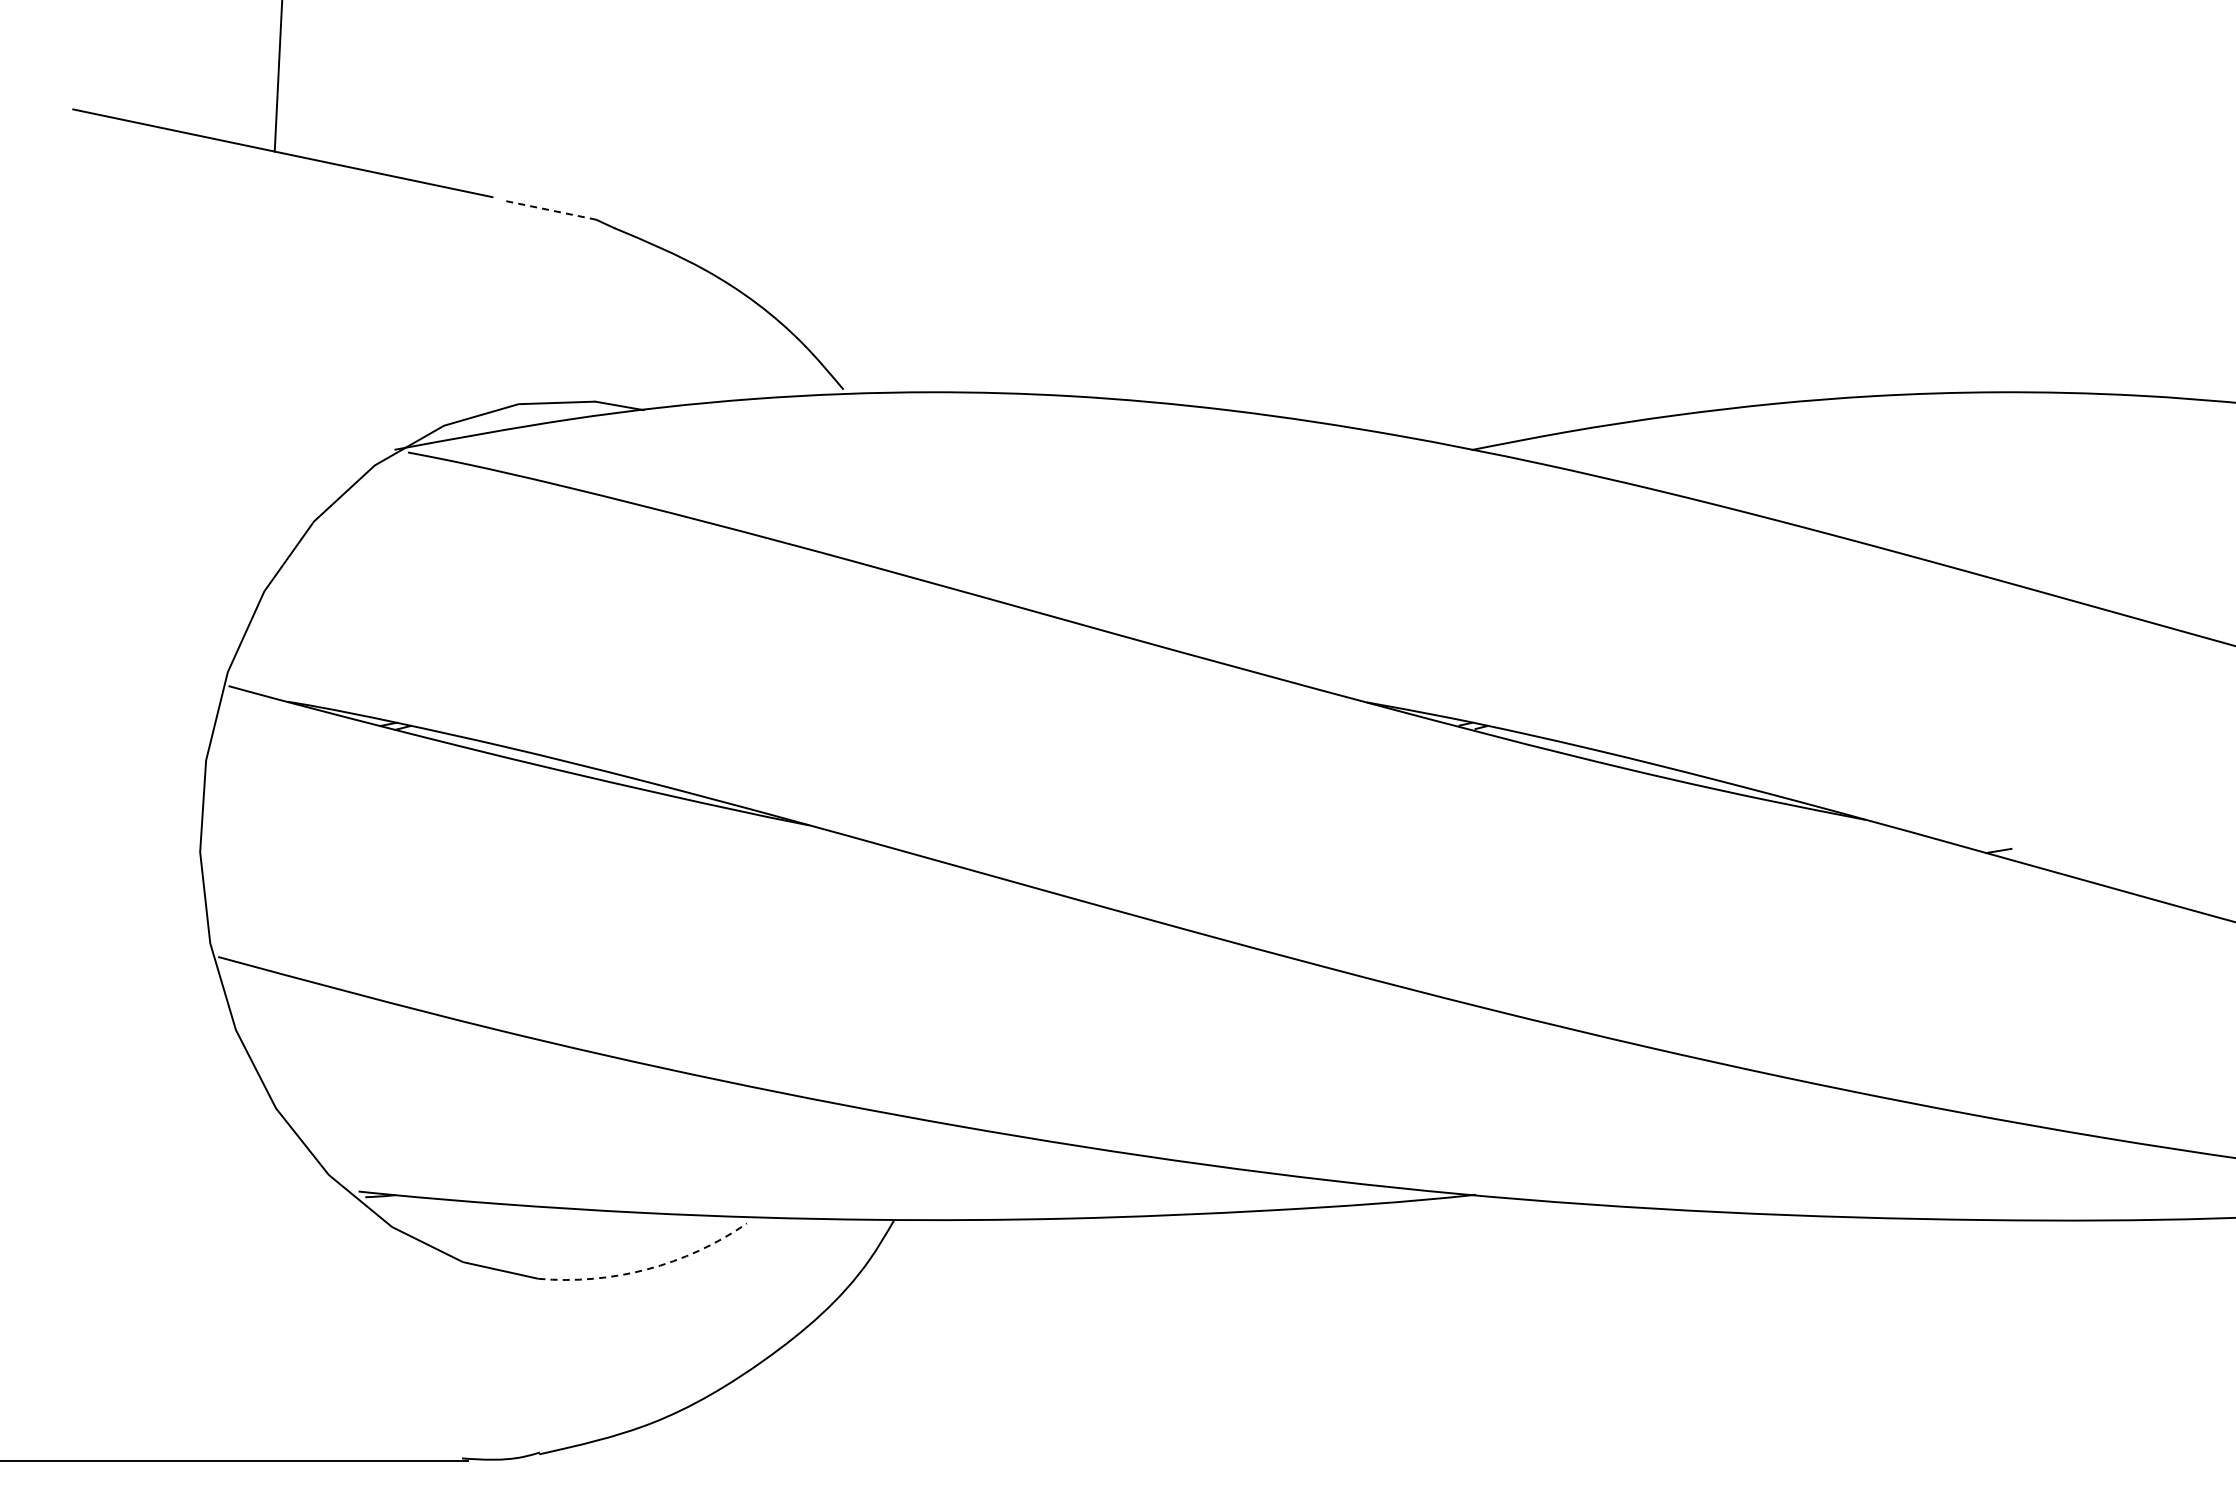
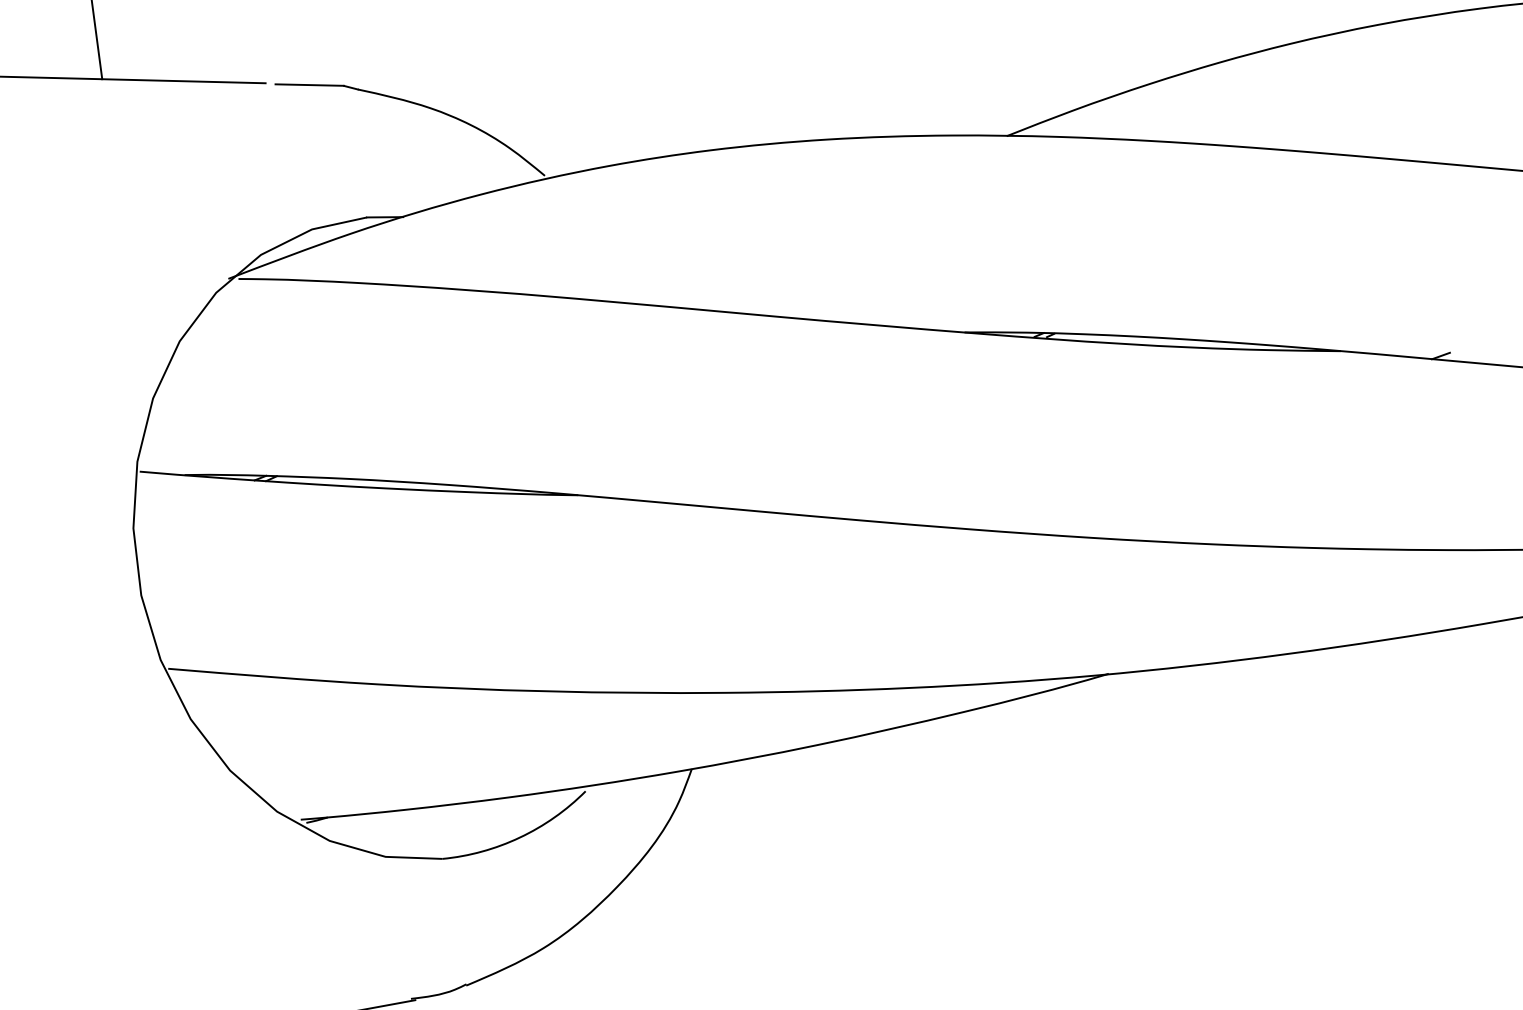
line: (551, 210) -> (310, 85), dashed -> solid
arc: (647, 1269) -> (519, 837), dashed -> solid

